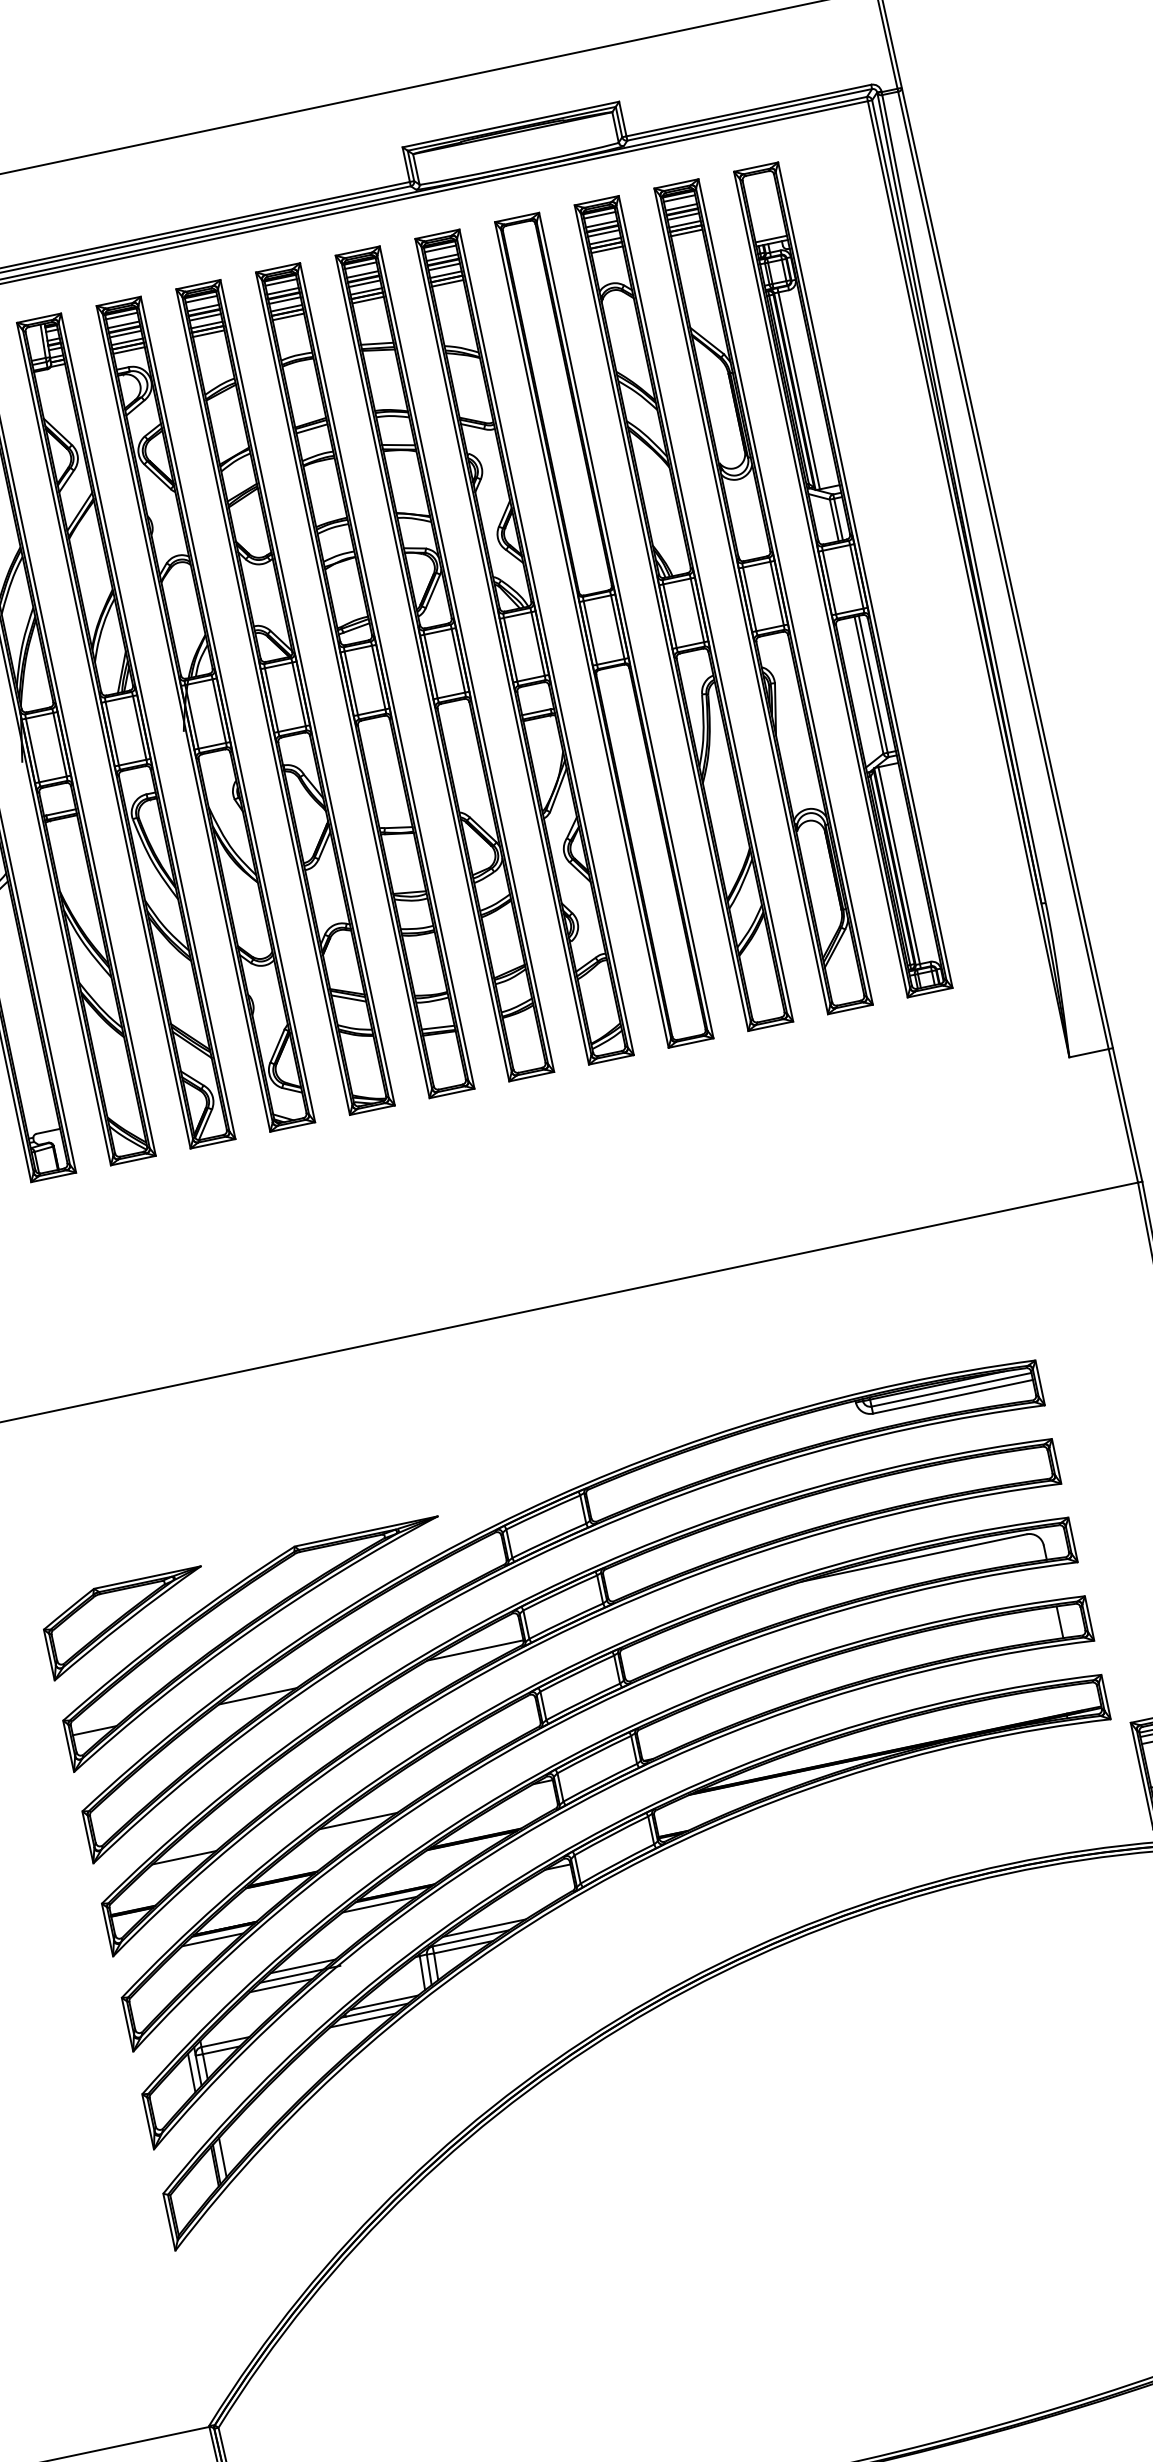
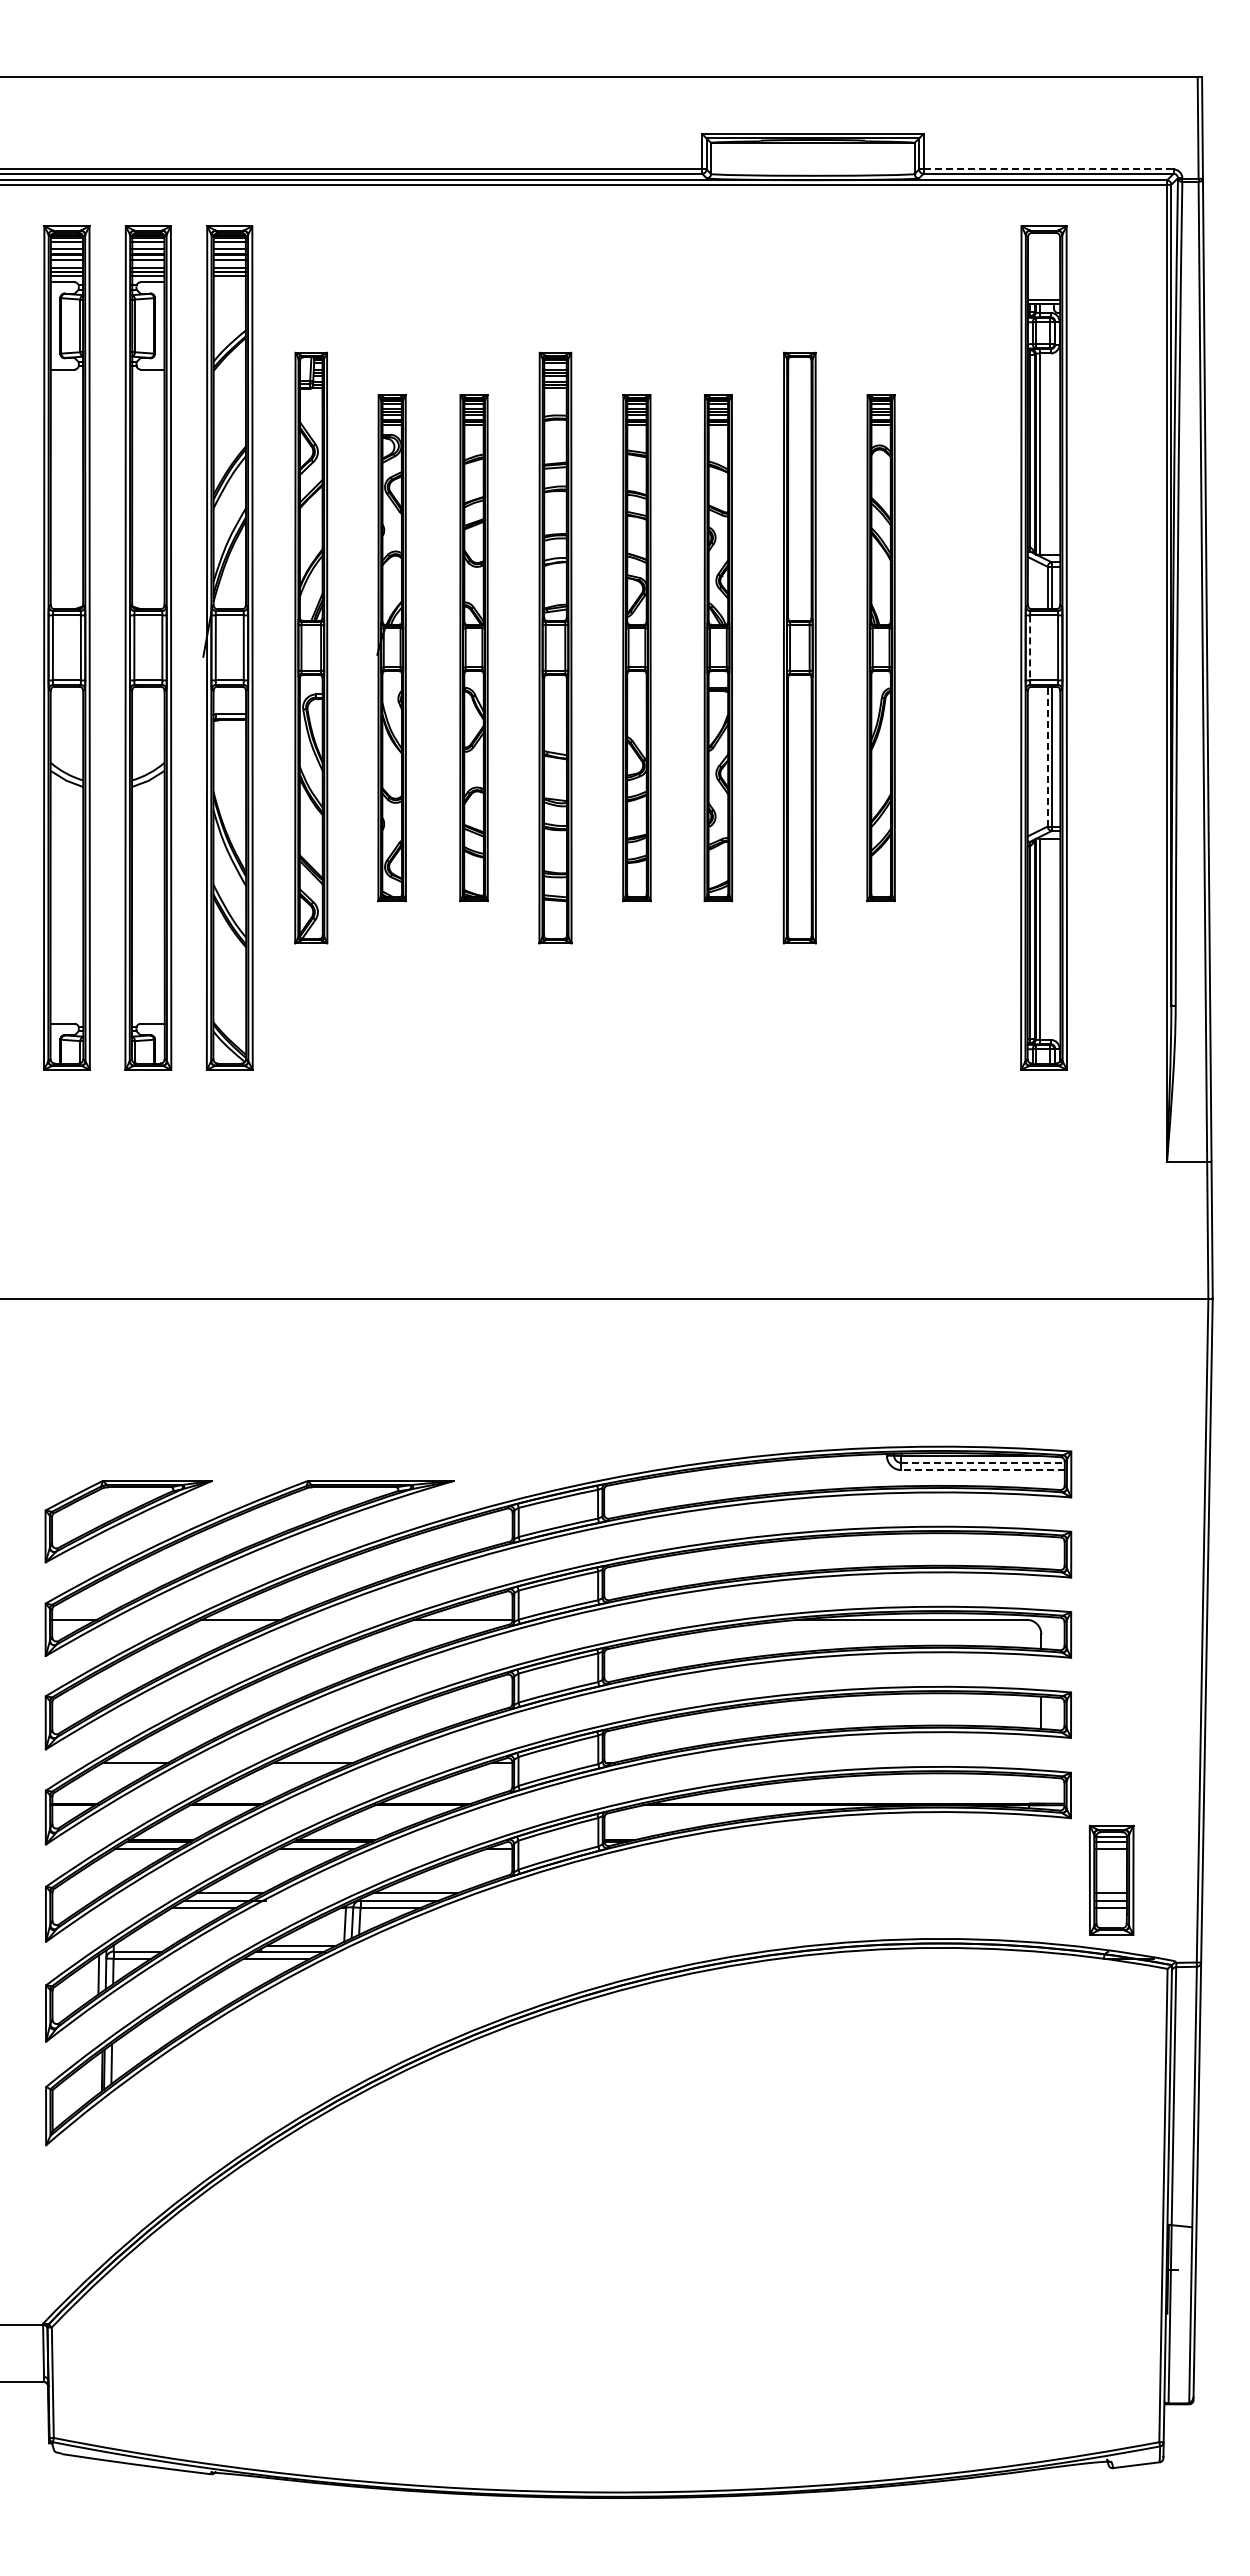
line: (749, 110) -> (1049, 169), solid -> dashed
line: (829, 582) -> (1030, 647), solid -> dashed
part: (763, 596) -> (962, 647), removed
part: (682, 613) -> (880, 647), size x0.6
part: (603, 629) -> (799, 647), size x0.7
part: (524, 646) -> (718, 647), size x0.6
part: (444, 663) -> (636, 647), size x0.6
part: (364, 680) -> (555, 647), size x0.7
line: (868, 685) -> (1047, 756), solid -> dashed
part: (284, 696) -> (473, 647), size x0.6
part: (204, 713) -> (391, 647), size x0.6
part: (126, 730) -> (311, 647), size x0.7
line: (951, 1389) -> (983, 1462), solid -> dashed
line: (953, 1397) -> (983, 1470), solid -> dashed

